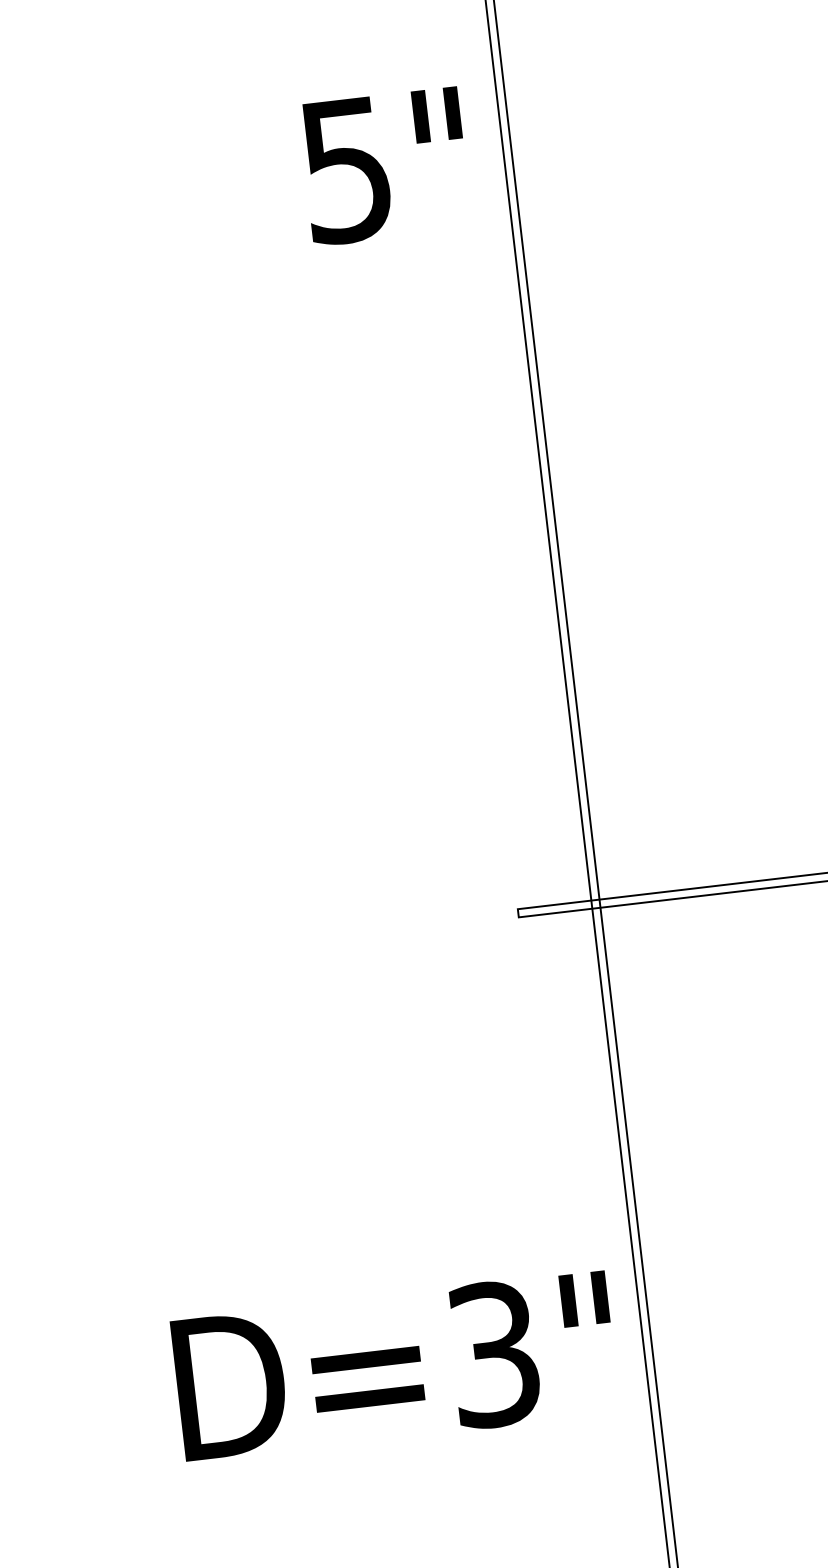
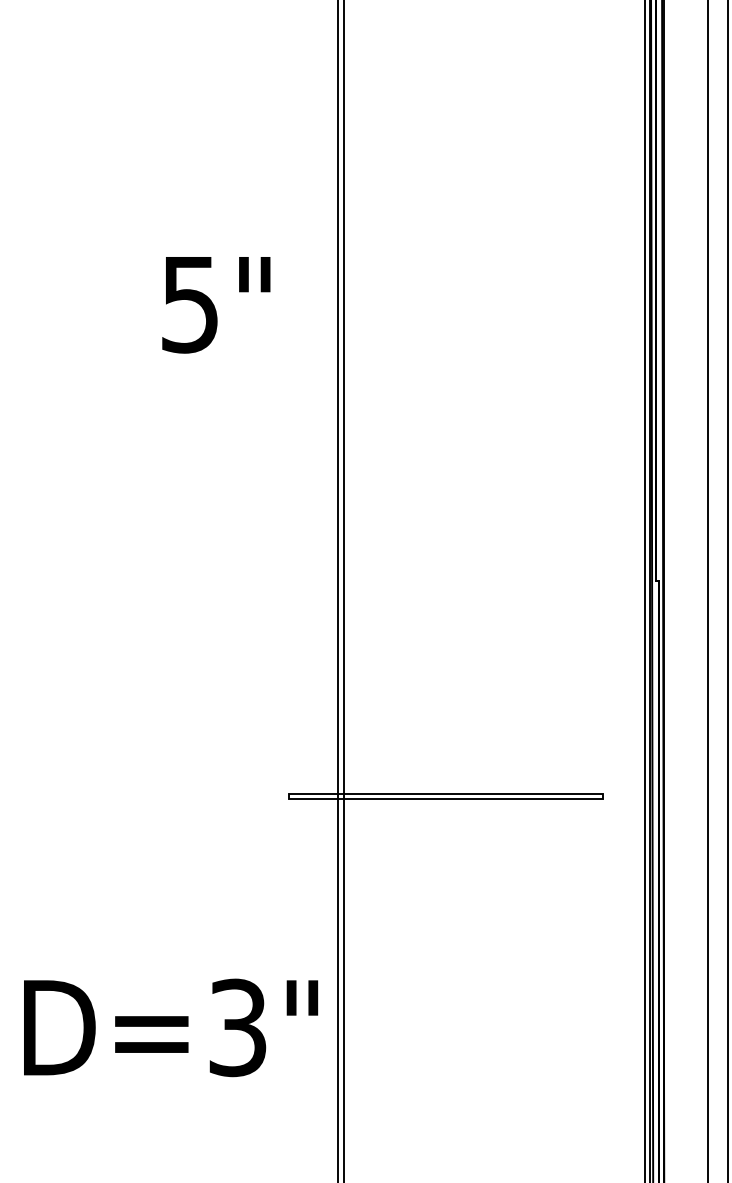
text: (385, 167) -> (216, 305), moved
text: (395, 1365) -> (171, 1027), moved

